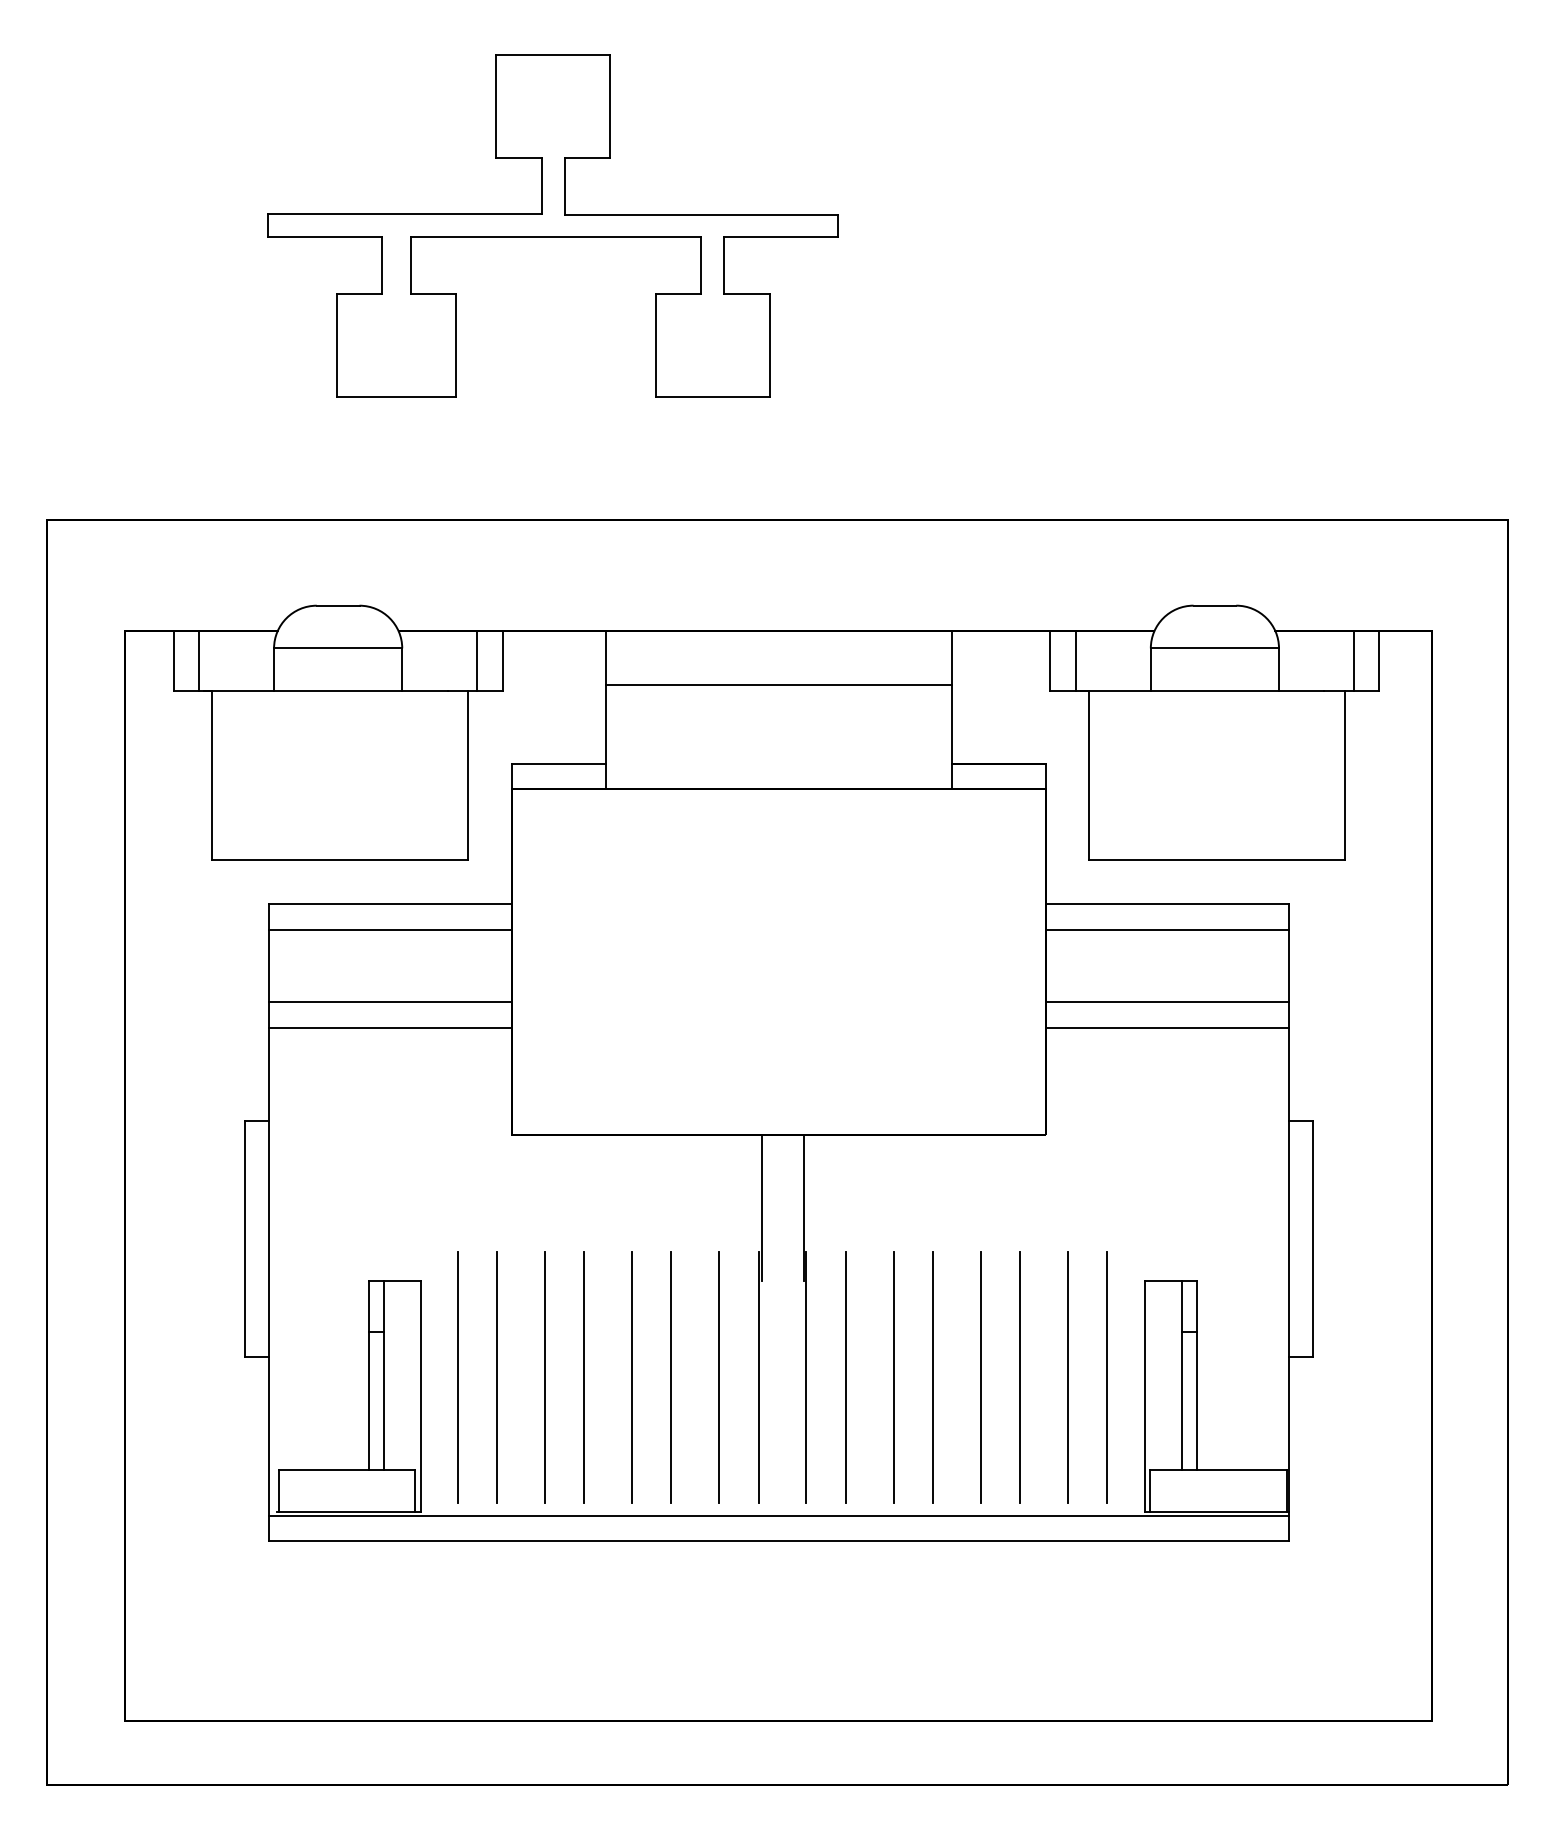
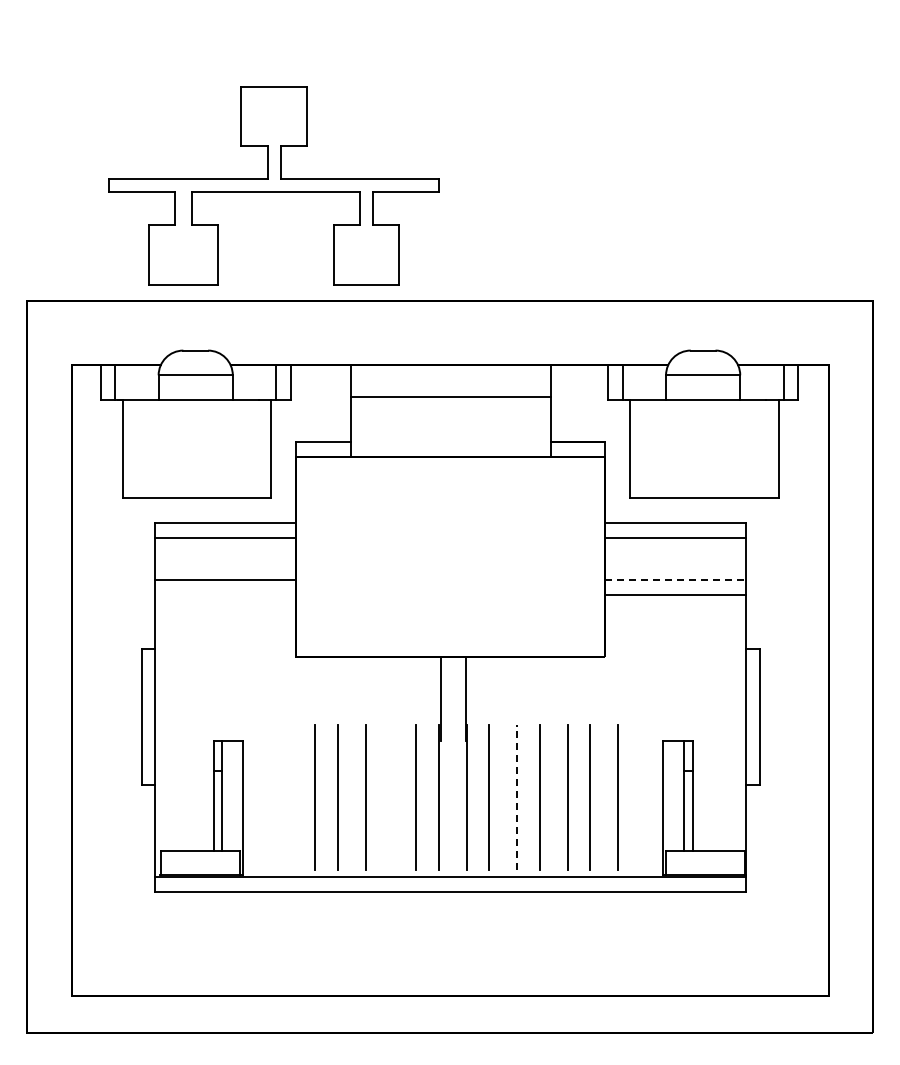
part: (552, 225) -> (273, 185), moved
line: (1168, 1002) -> (676, 580), solid -> dashed
line: (389, 1027) -> (225, 594), removed
line: (456, 1376) -> (264, 796), removed
line: (496, 1376) -> (287, 796), removed
line: (671, 1376) -> (388, 796), removed
line: (1106, 1376) -> (640, 796), removed
line: (894, 1377) -> (517, 797), solid -> dashed

